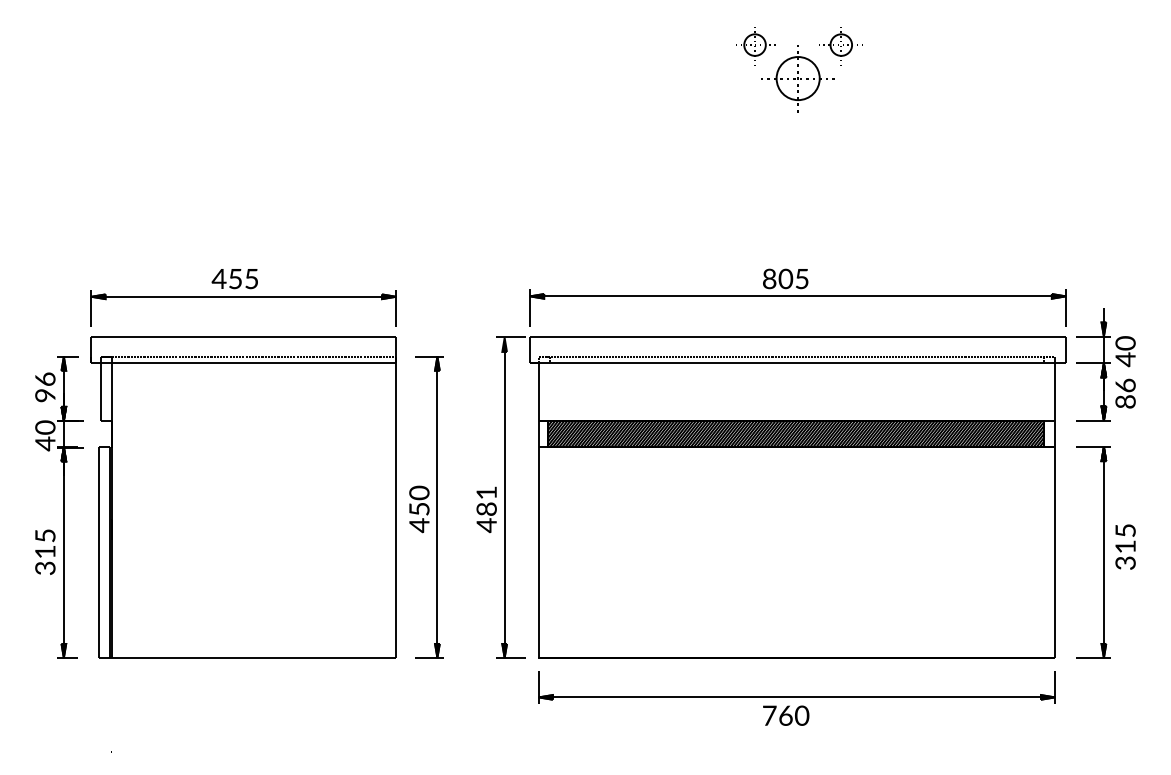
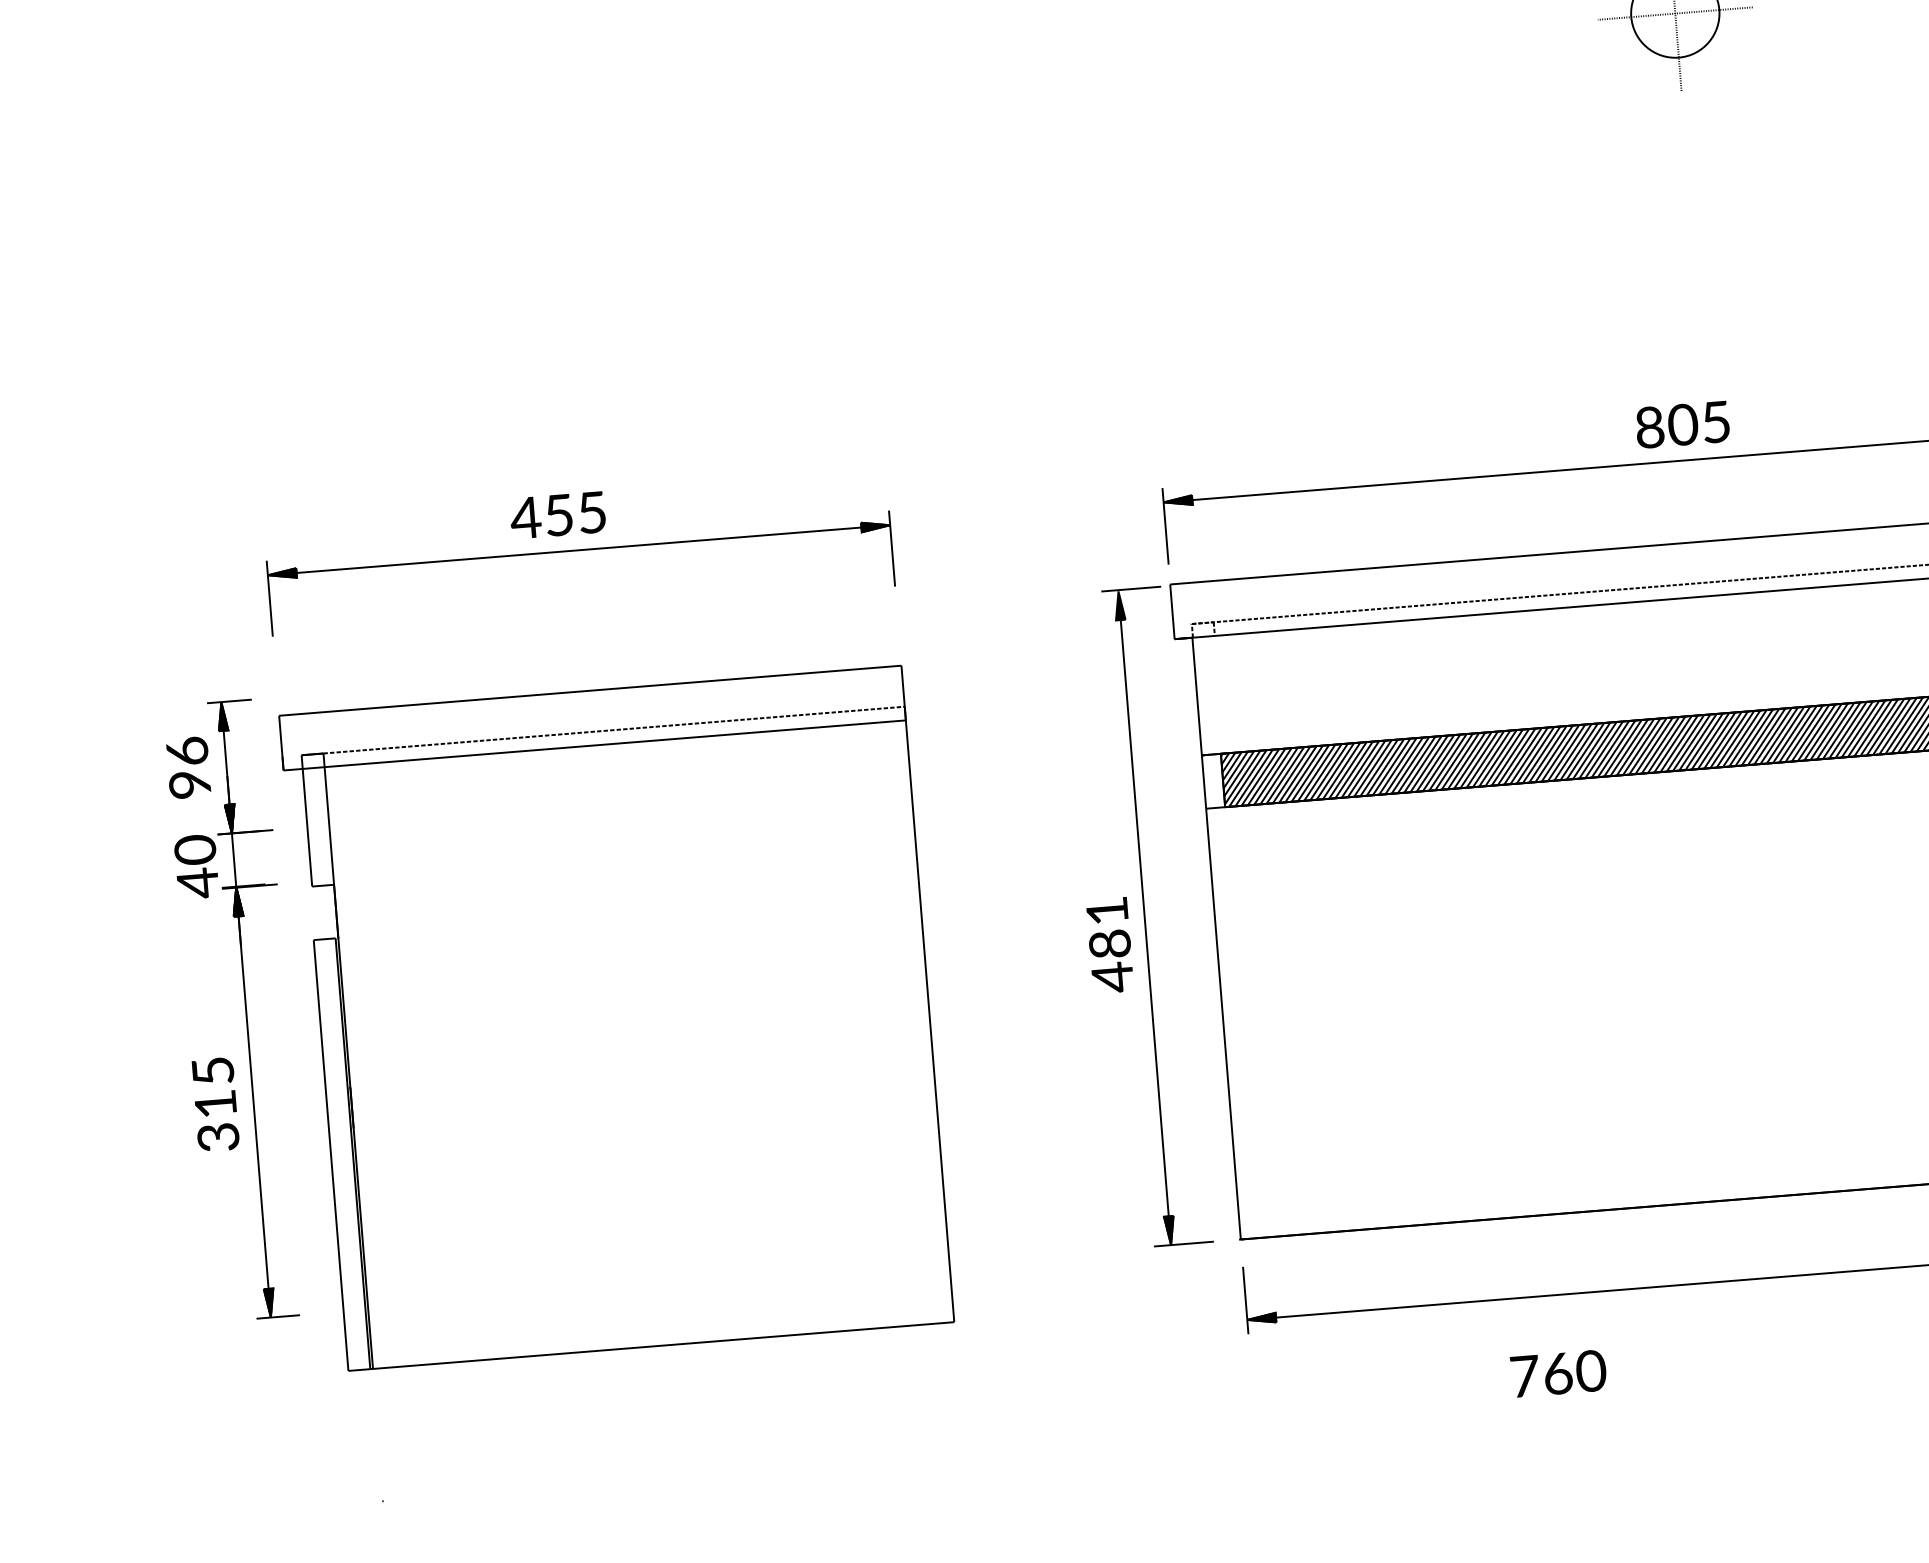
part: (243, 497) -> (616, 1019), moved
part: (426, 507) -> (986, 950), removed
text: (786, 715) -> (1559, 1373), moved

